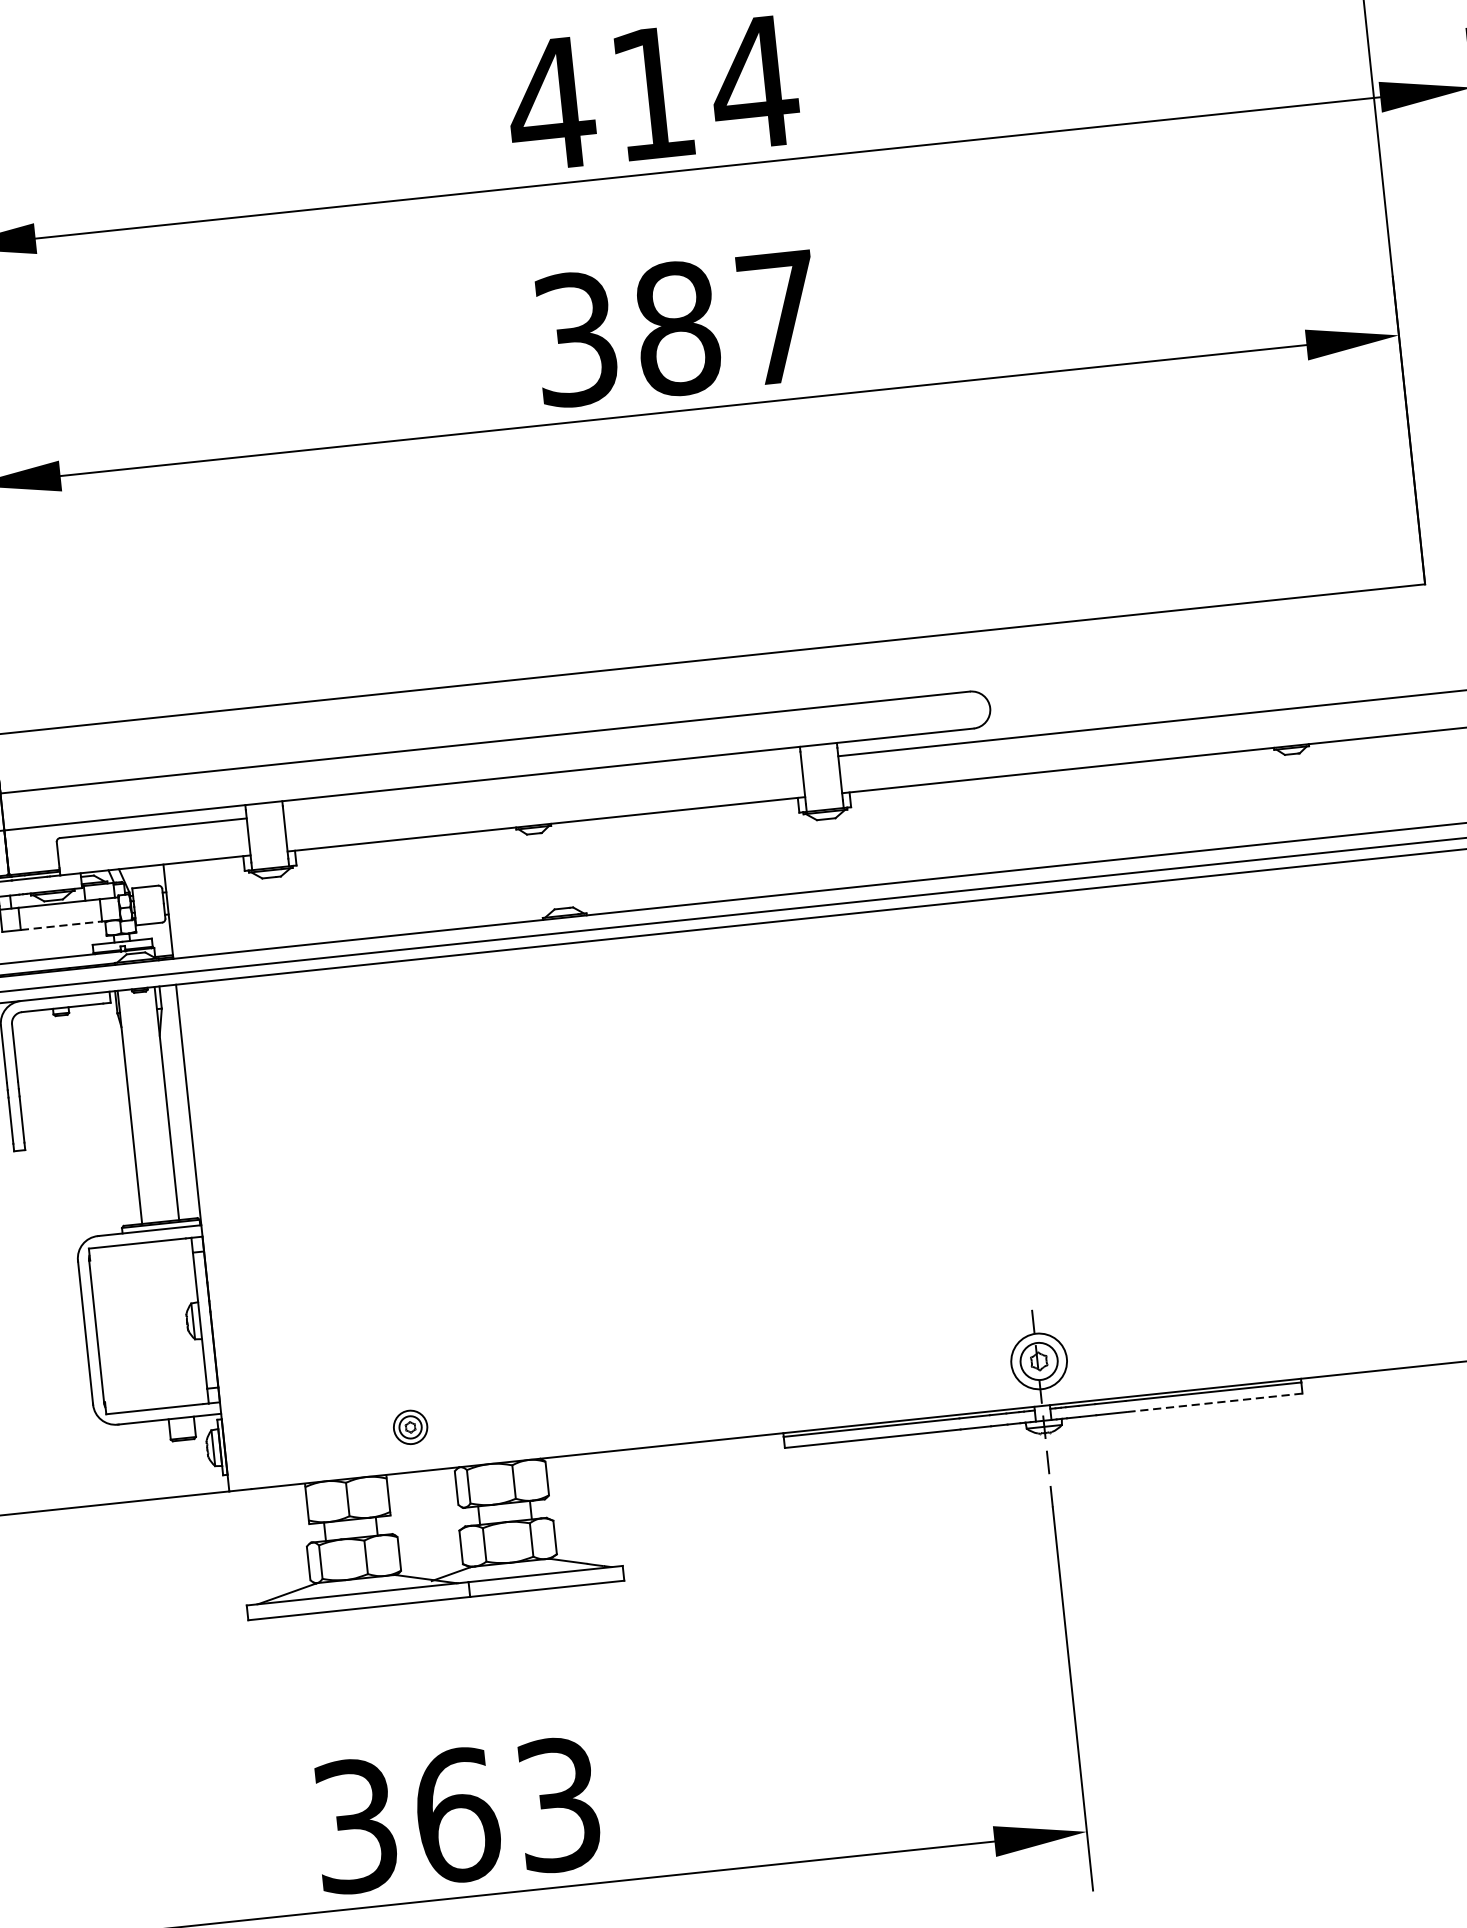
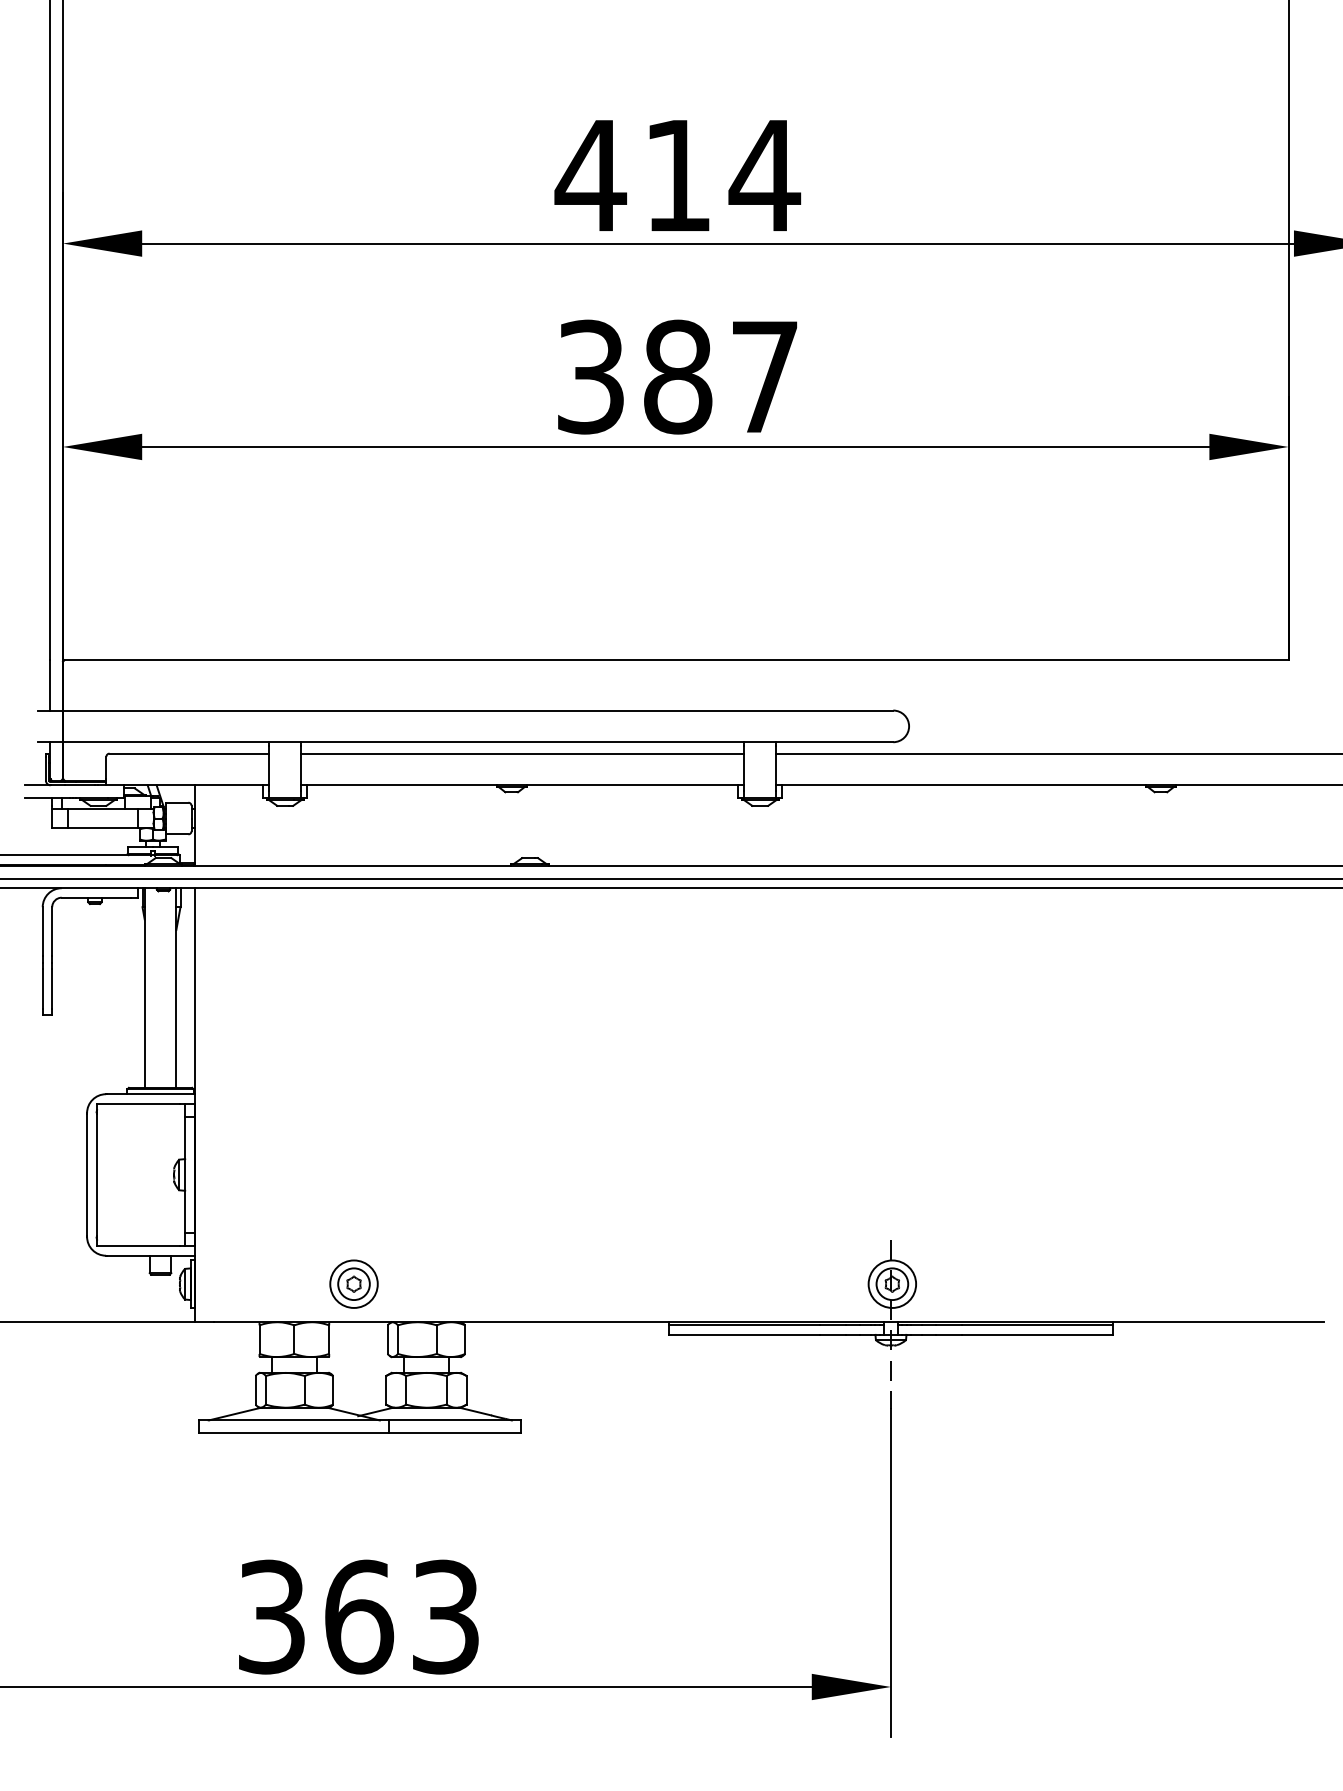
line: (542, 787) -> (522, 753), added
line: (61, 926) -> (102, 828), dashed -> solid
line: (1213, 1402) -> (1036, 1334), dashed -> solid
part: (409, 1426) -> (353, 1283), size x1.67

